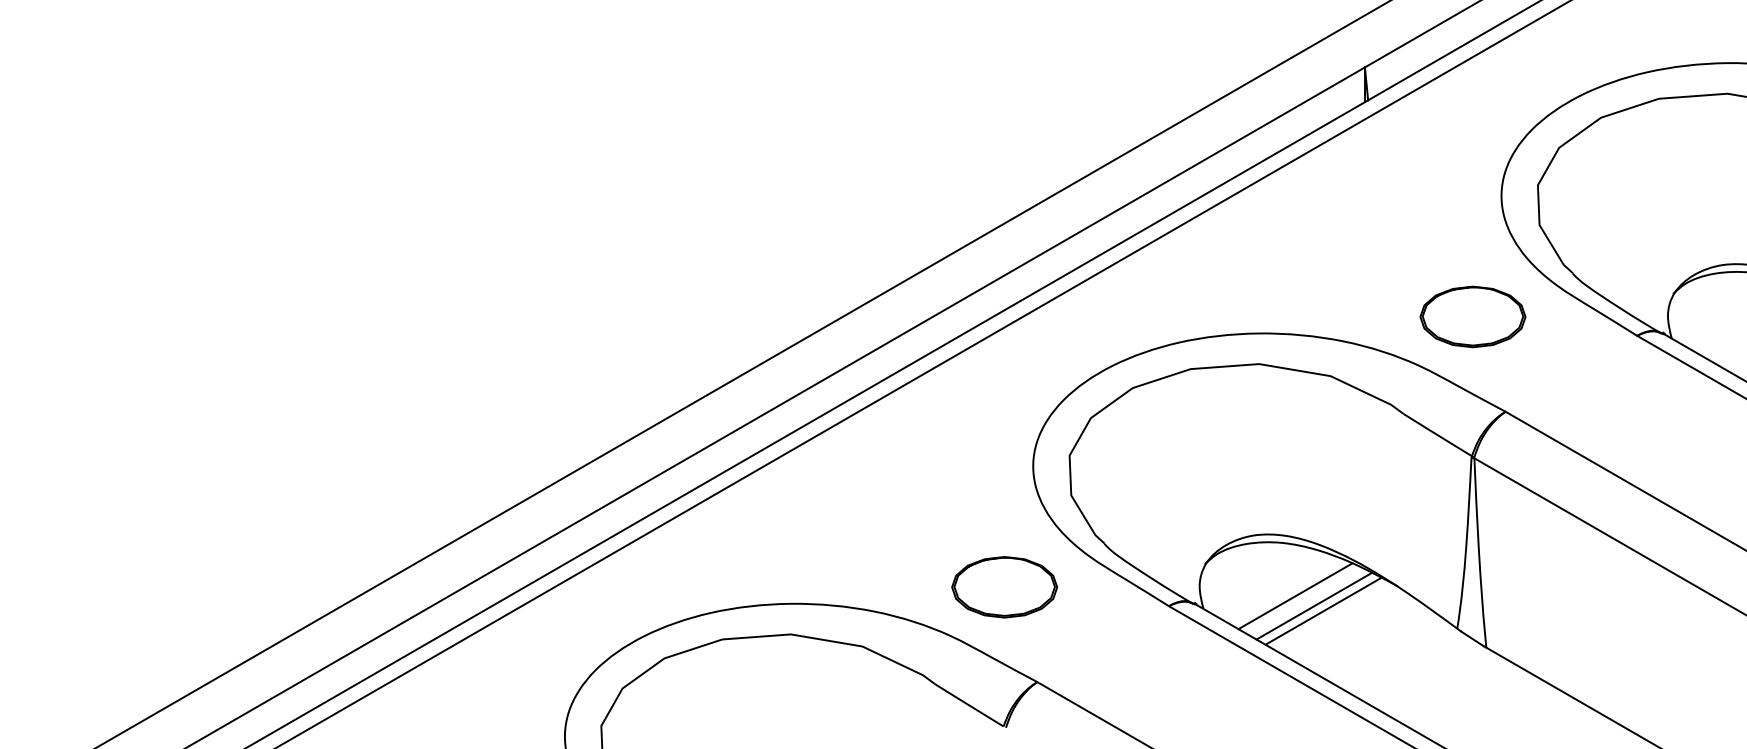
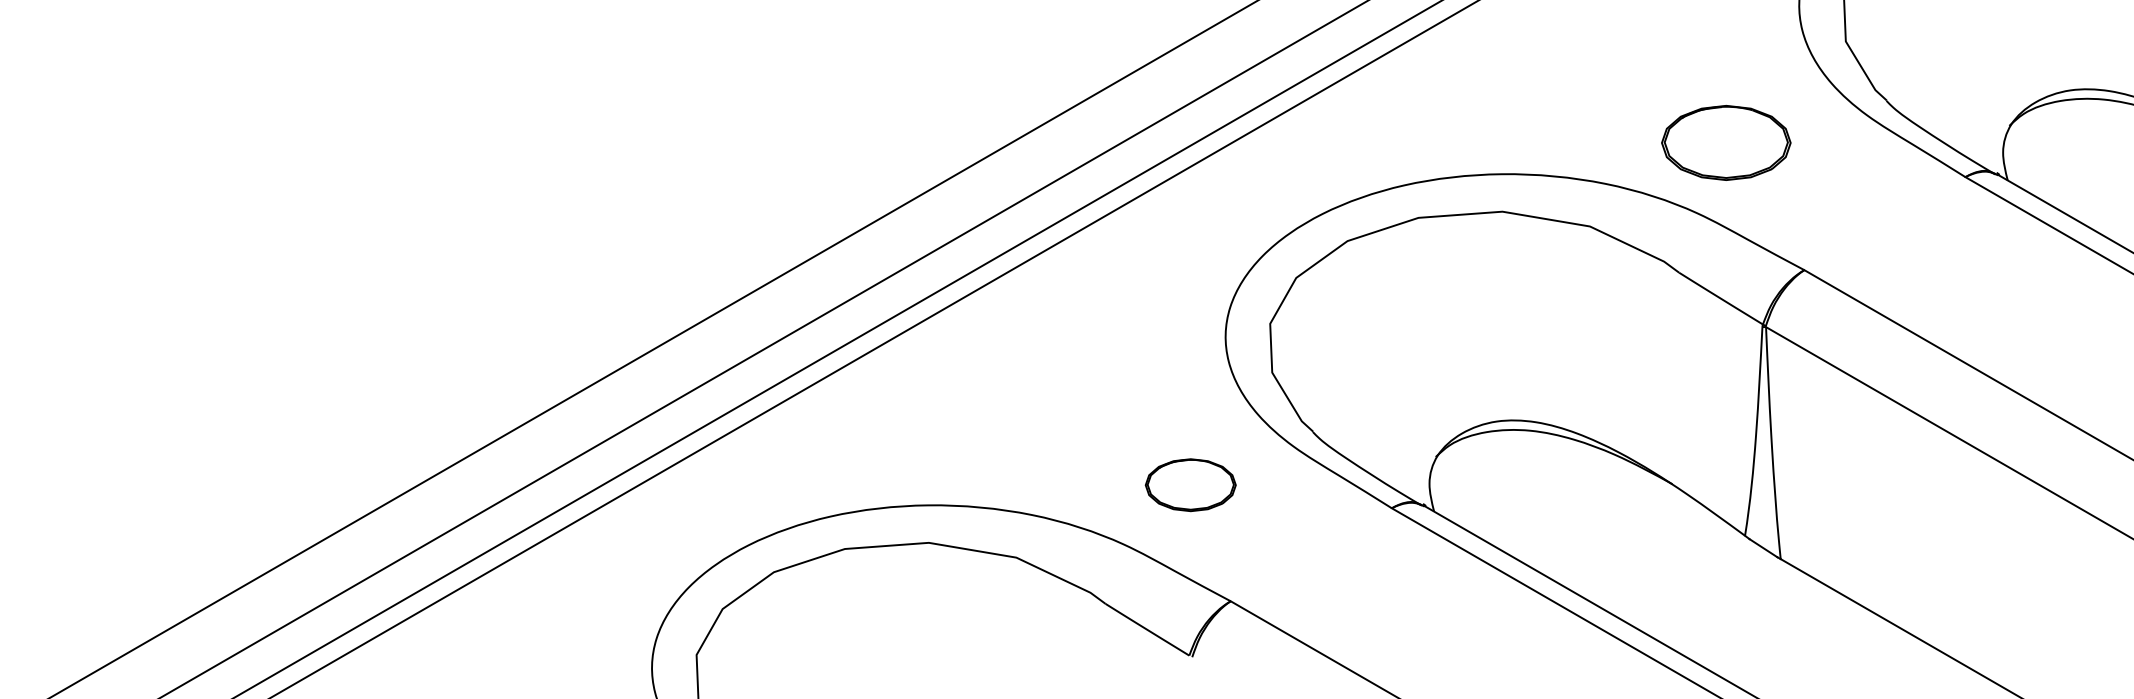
part: (1472, 316) -> (1725, 142), moved
part: (1004, 587) -> (1190, 485), size x0.7
line: (1295, 596) -> (1546, 496), removed
line: (1313, 606) -> (1568, 508), removed
line: (1323, 610) -> (1581, 513), removed

